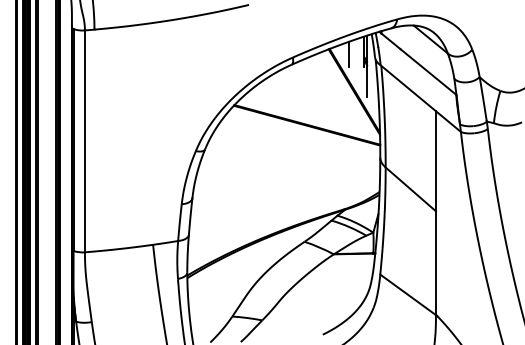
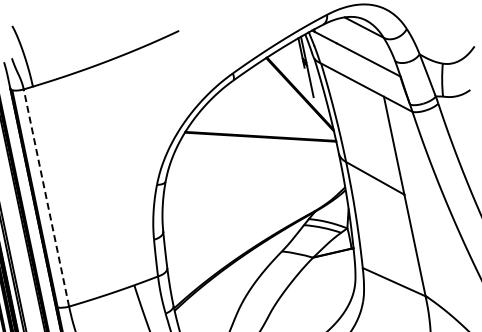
line: (348, 53) -> (286, 58), removed
line: (84, 141) -> (46, 198), solid -> dashed

